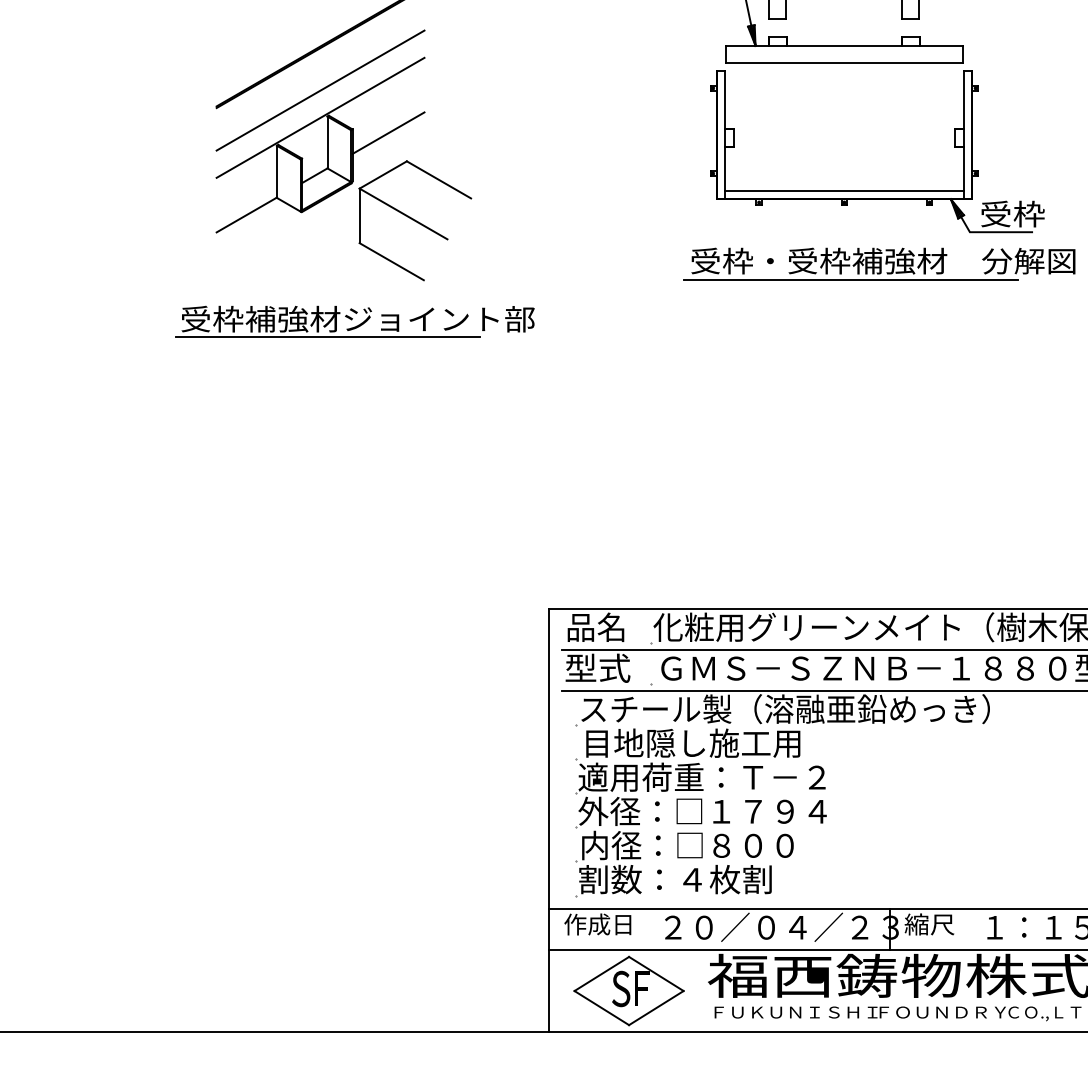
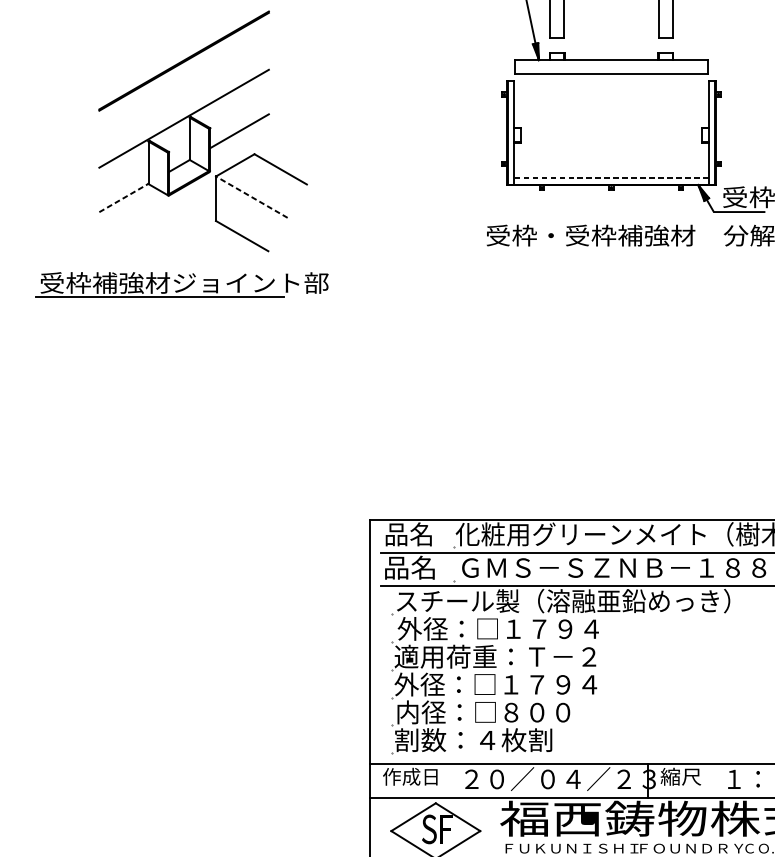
line: (320, 90) -> (184, 96), removed
line: (843, 190) -> (610, 178), solid -> dashed
line: (403, 213) -> (251, 196), solid -> dashed
line: (246, 215) -> (123, 198), solid -> dashed
line: (850, 279) -> (616, 250), removed
part: (354, 321) -> (181, 284), moved
text: (597, 667) -> (410, 567), 型式 -> 品名
text: (705, 742) -> (498, 628), 目地隠し施工用 -> 外径：□１７９４

